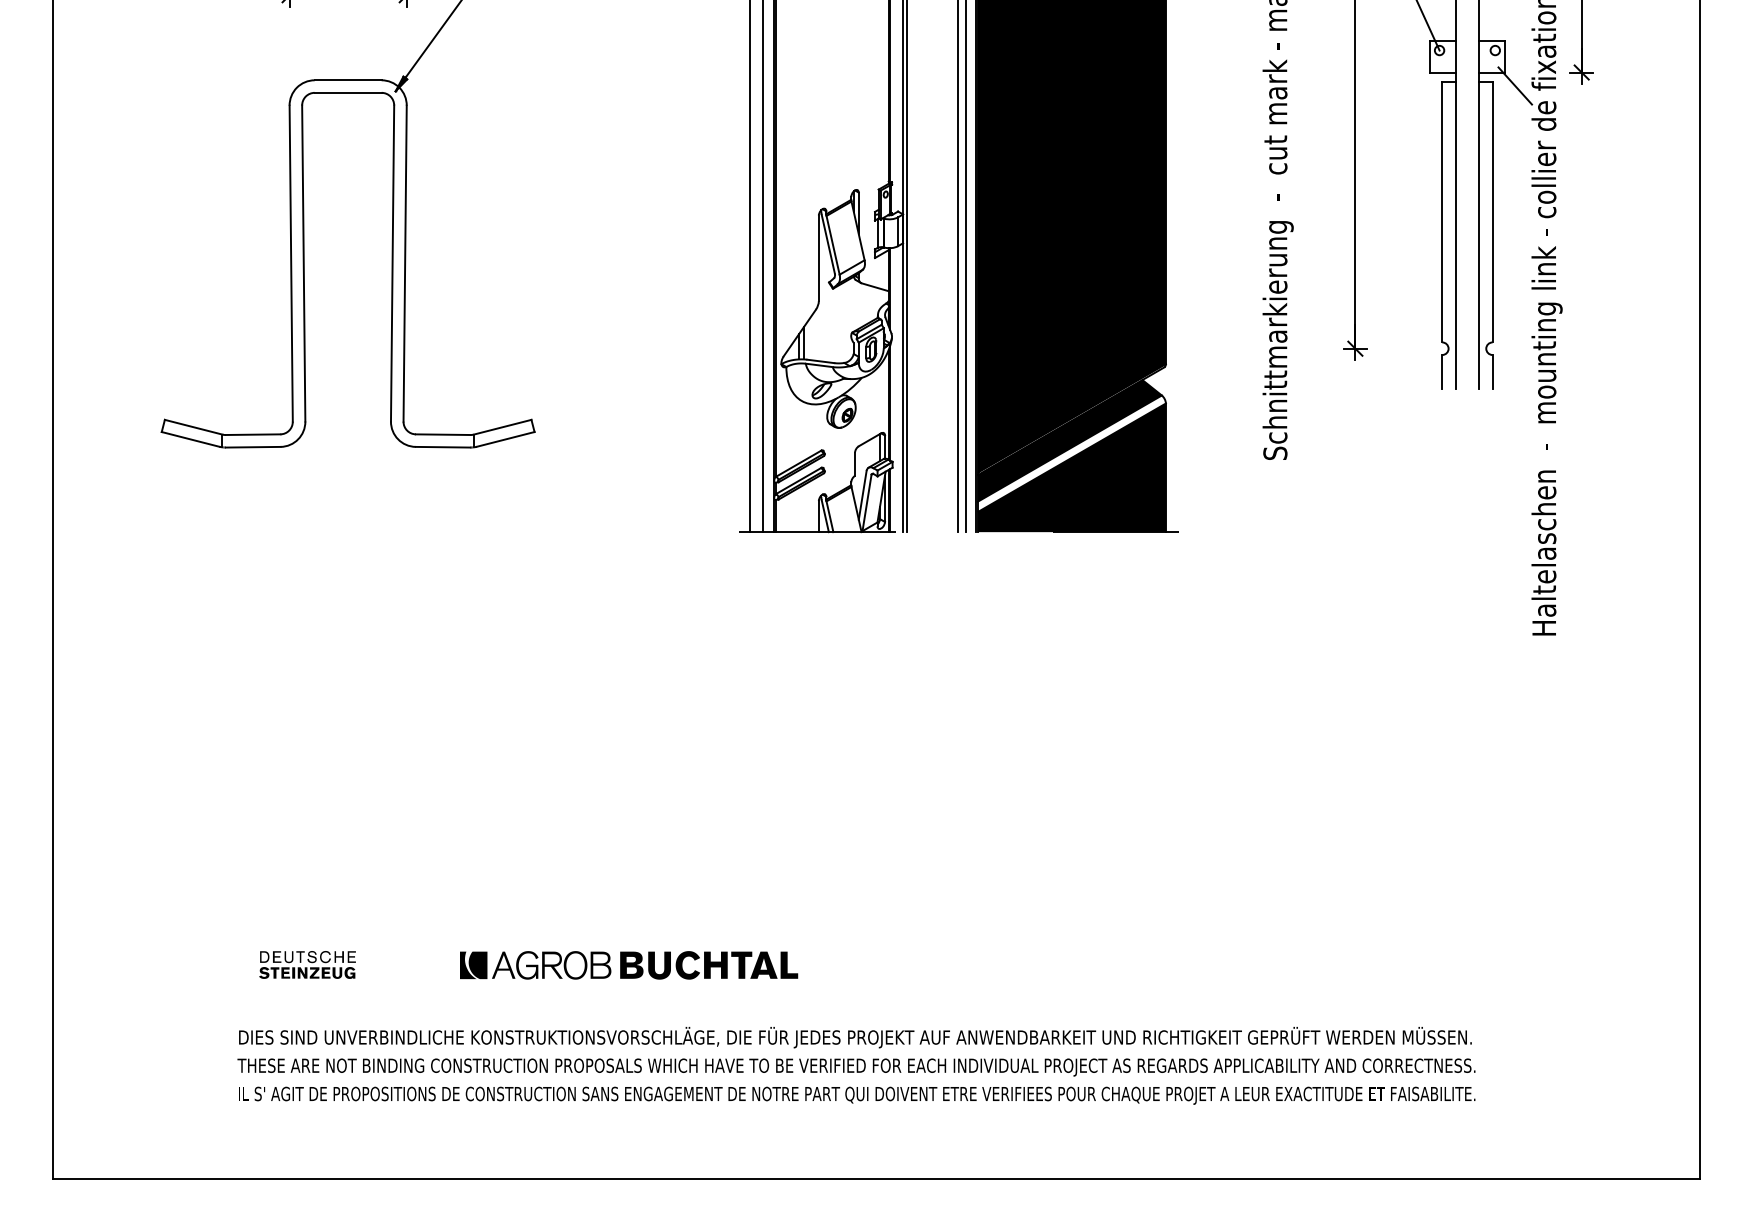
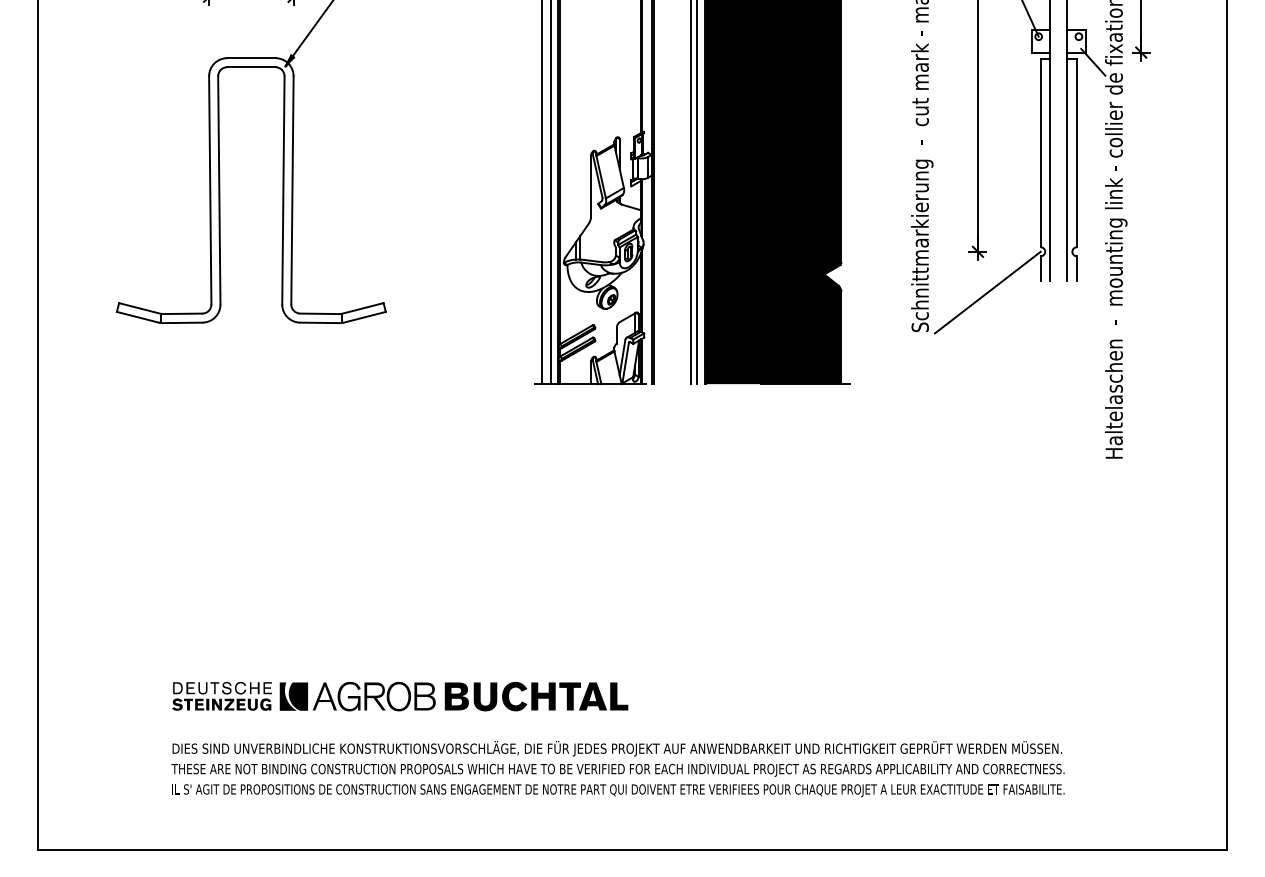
line: (1368, 404) -> (987, 292), added
fill: (1071, 419) -> (773, 302), added
fill: (1071, 453) -> (773, 327), added
part: (307, 964) -> (222, 696), size x1.43
part: (628, 965) -> (453, 696), size x1.43

